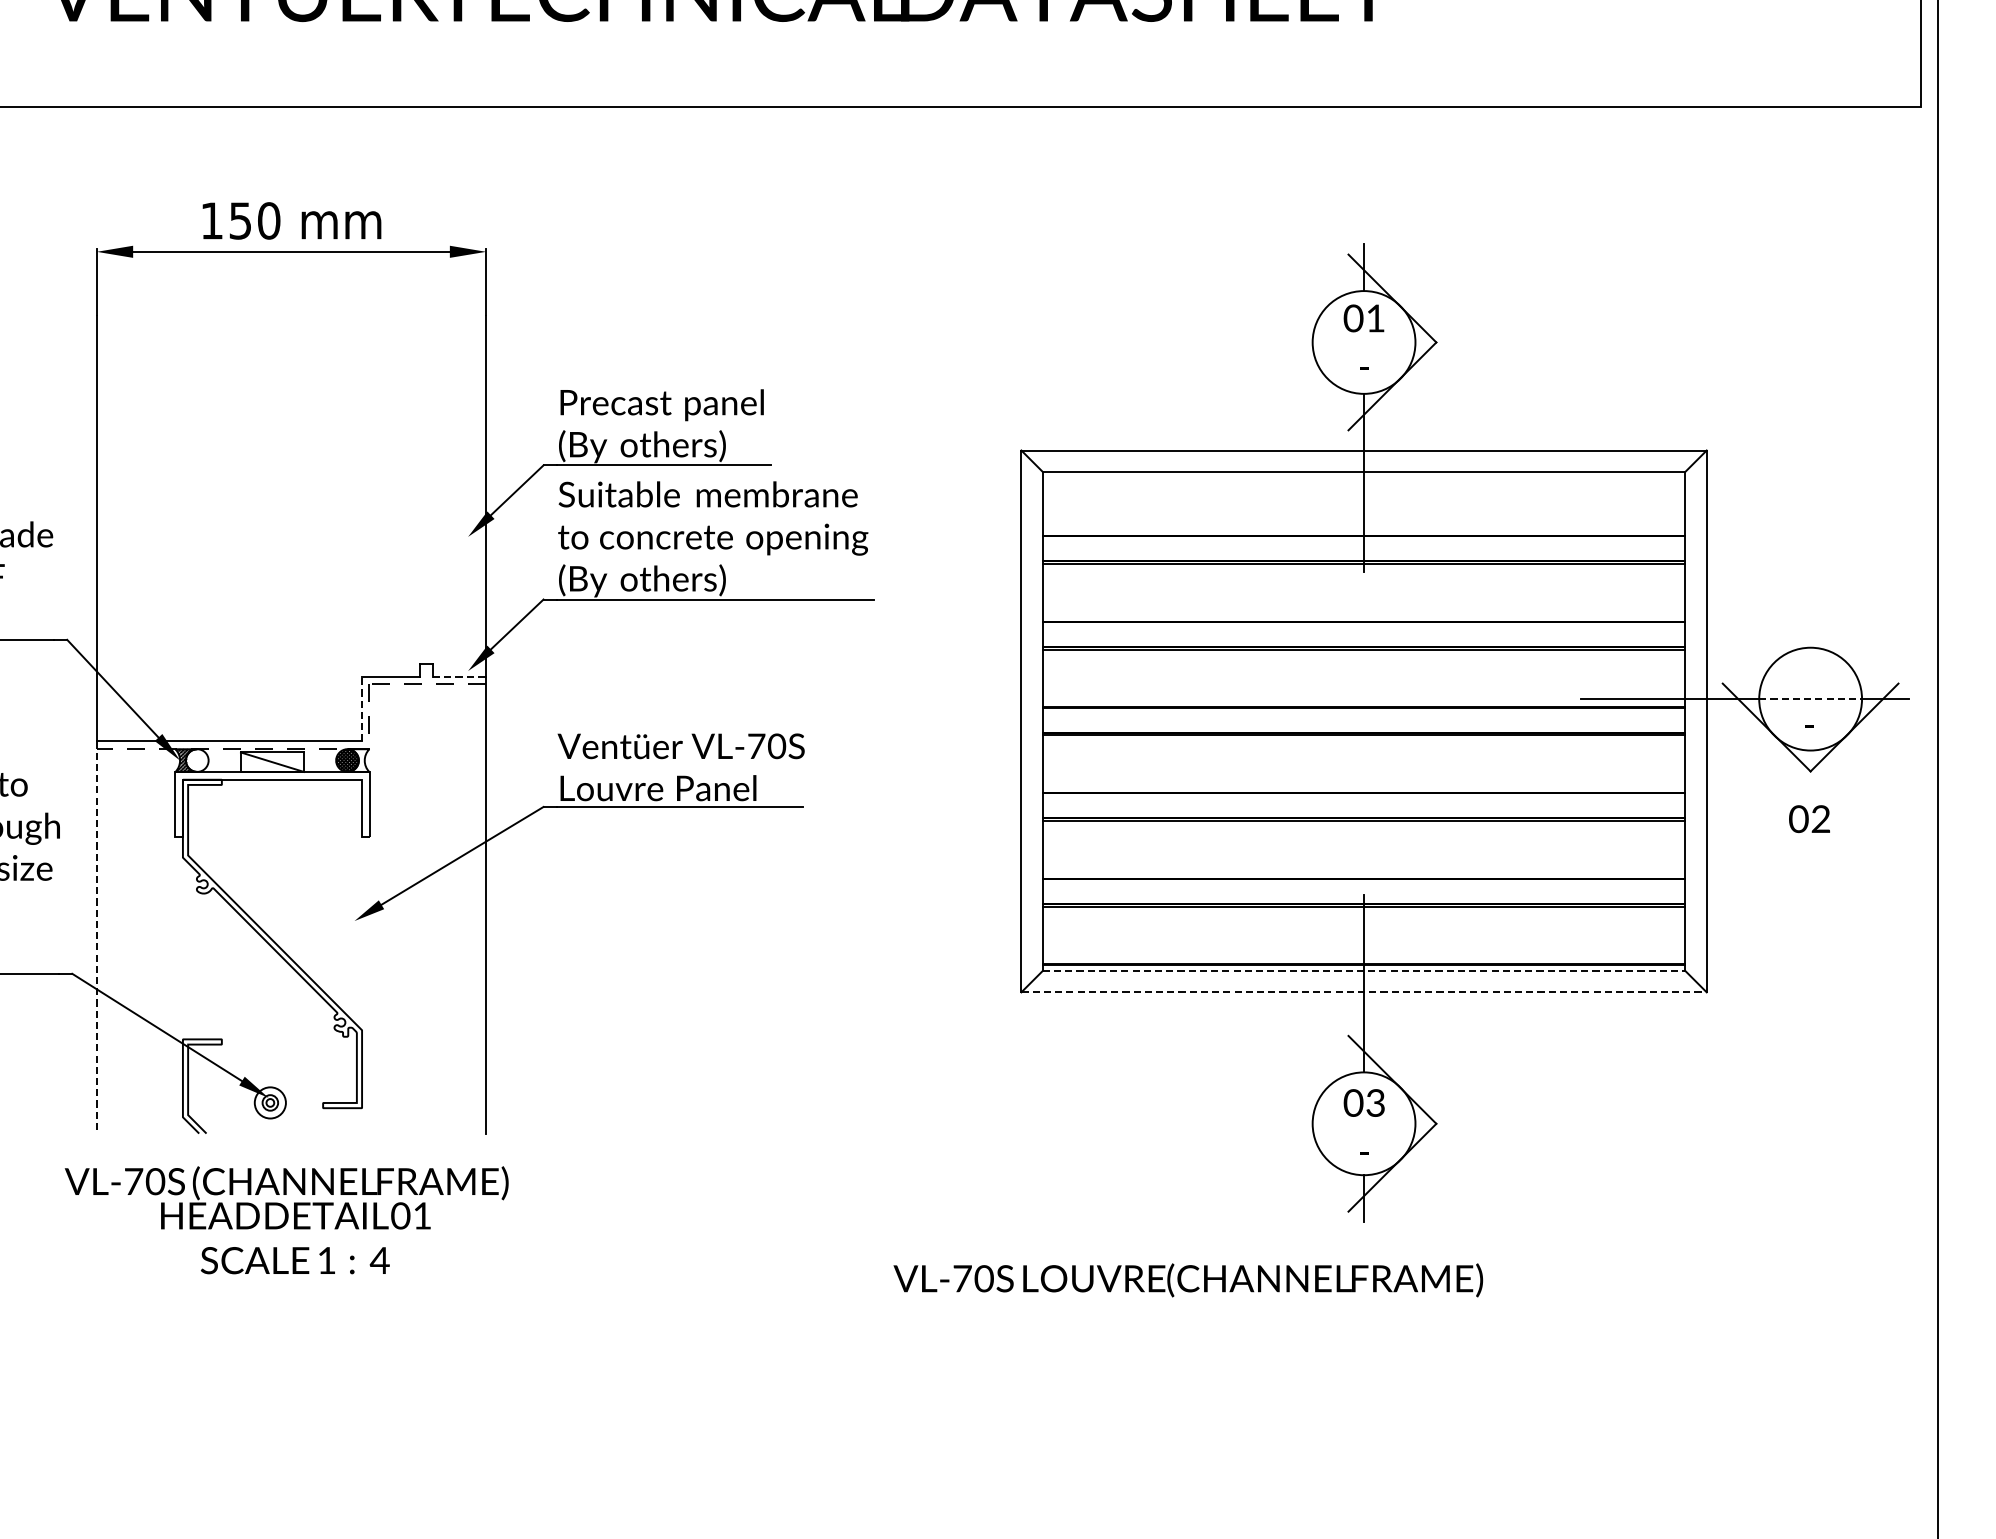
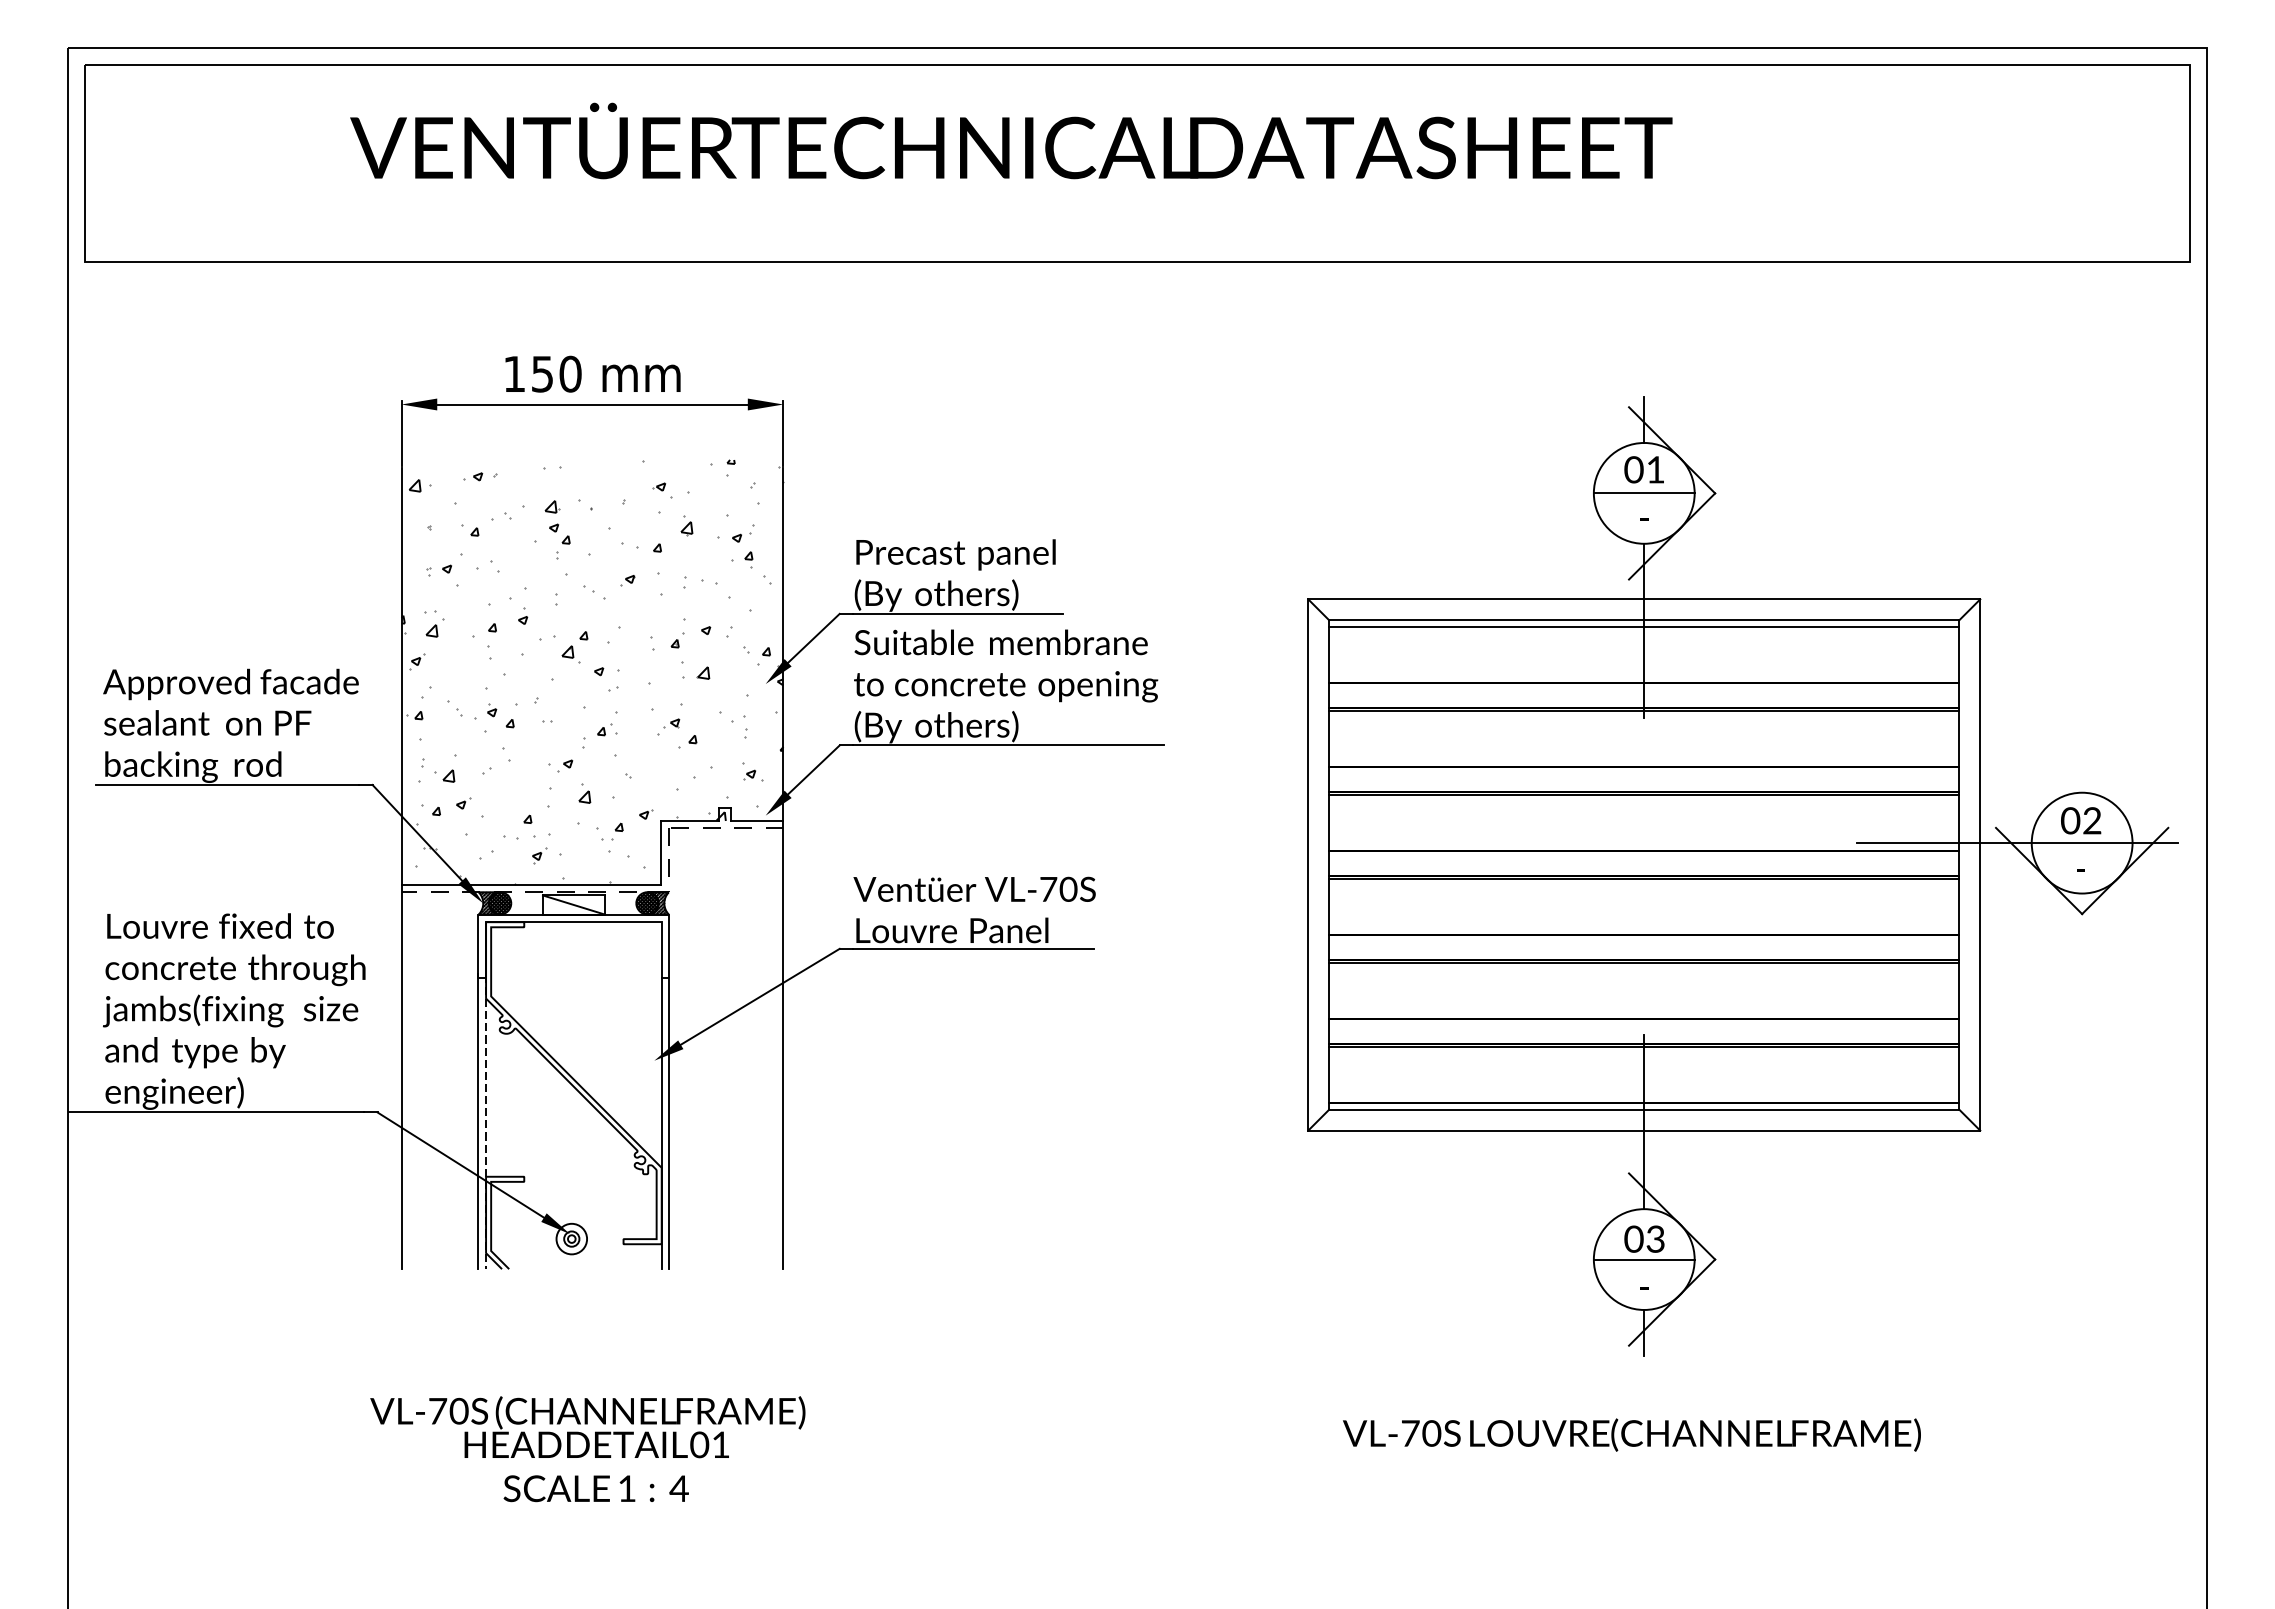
line: (1363, 342) -> (1643, 493), added
line: (1364, 478) -> (1644, 626), added
hatch: (291, 524) -> (592, 671), added
line: (459, 676) -> (757, 820), dashed -> solid
line: (1810, 699) -> (2082, 843), dashed -> solid
line: (361, 708) -> (661, 852), dashed -> solid
hatch: (197, 760) -> (500, 903), added
hatch: (358, 760) -> (658, 903), added
text: (1809, 818) -> (2081, 820), moved
line: (96, 938) -> (401, 1077), dashed -> solid
line: (183, 964) -> (486, 1103), added
line: (1364, 970) -> (1644, 1109), dashed -> solid
line: (175, 983) -> (478, 1121), added
line: (361, 985) -> (661, 1123), added
line: (369, 985) -> (669, 1123), added
line: (1364, 992) -> (1644, 1130), dashed -> solid
line: (1363, 1123) -> (1643, 1259), added
text: (286, 1220) -> (587, 1449), moved
text: (1187, 1279) -> (1631, 1434), moved

